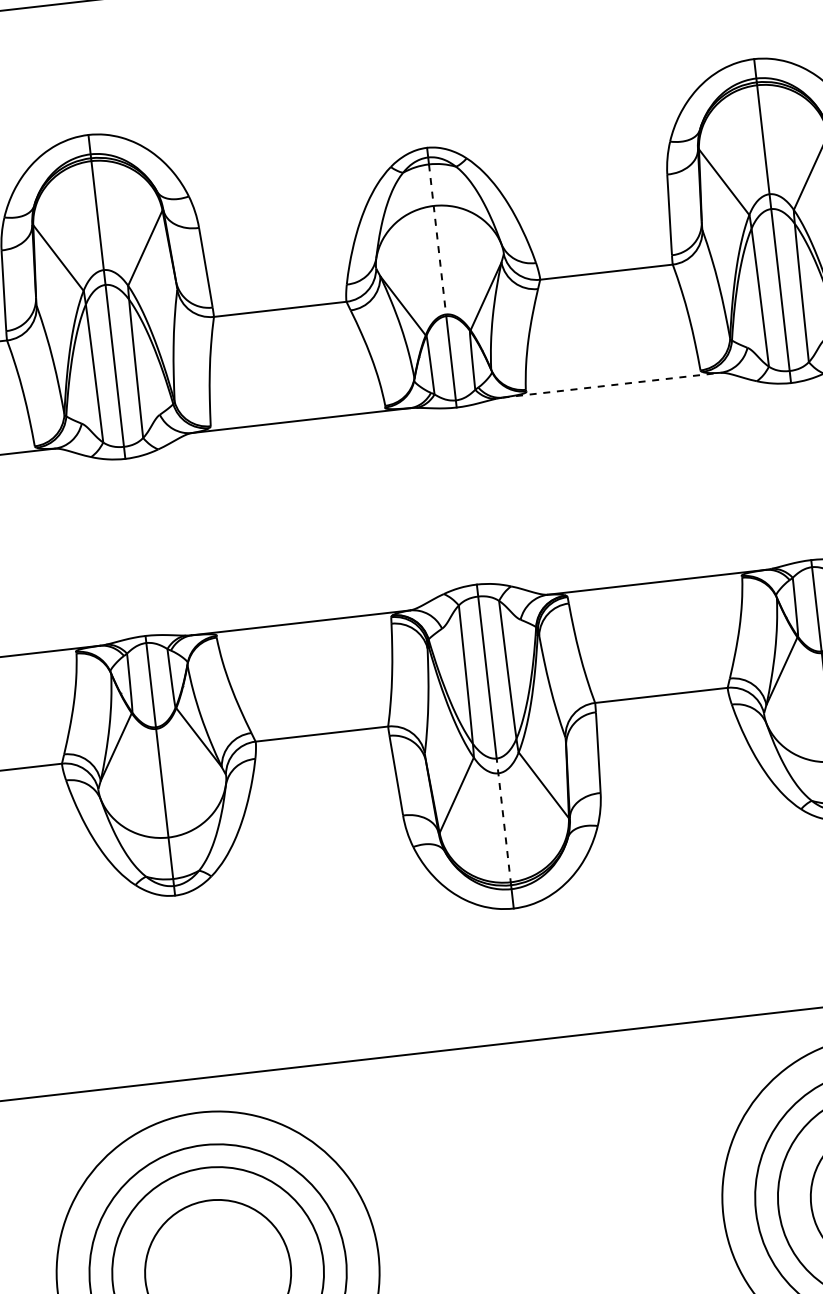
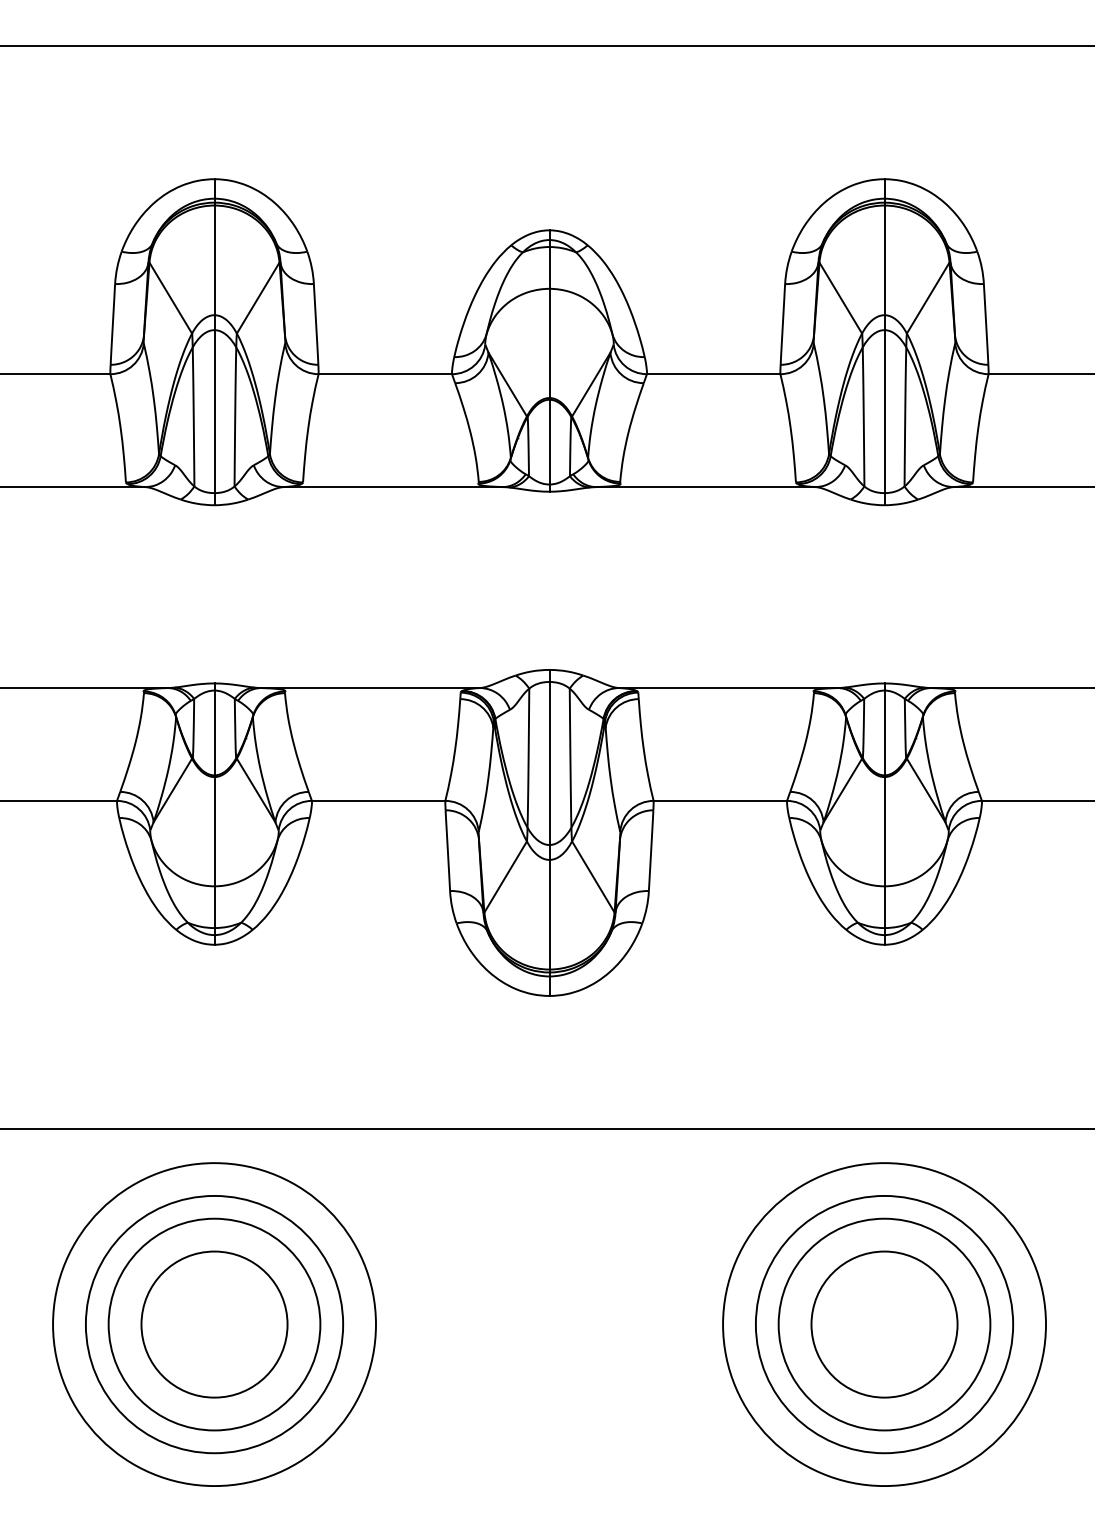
line: (437, 240) -> (549, 323), dashed -> solid
line: (611, 385) -> (705, 487), dashed -> solid
line: (503, 821) -> (549, 908), dashed -> solid

